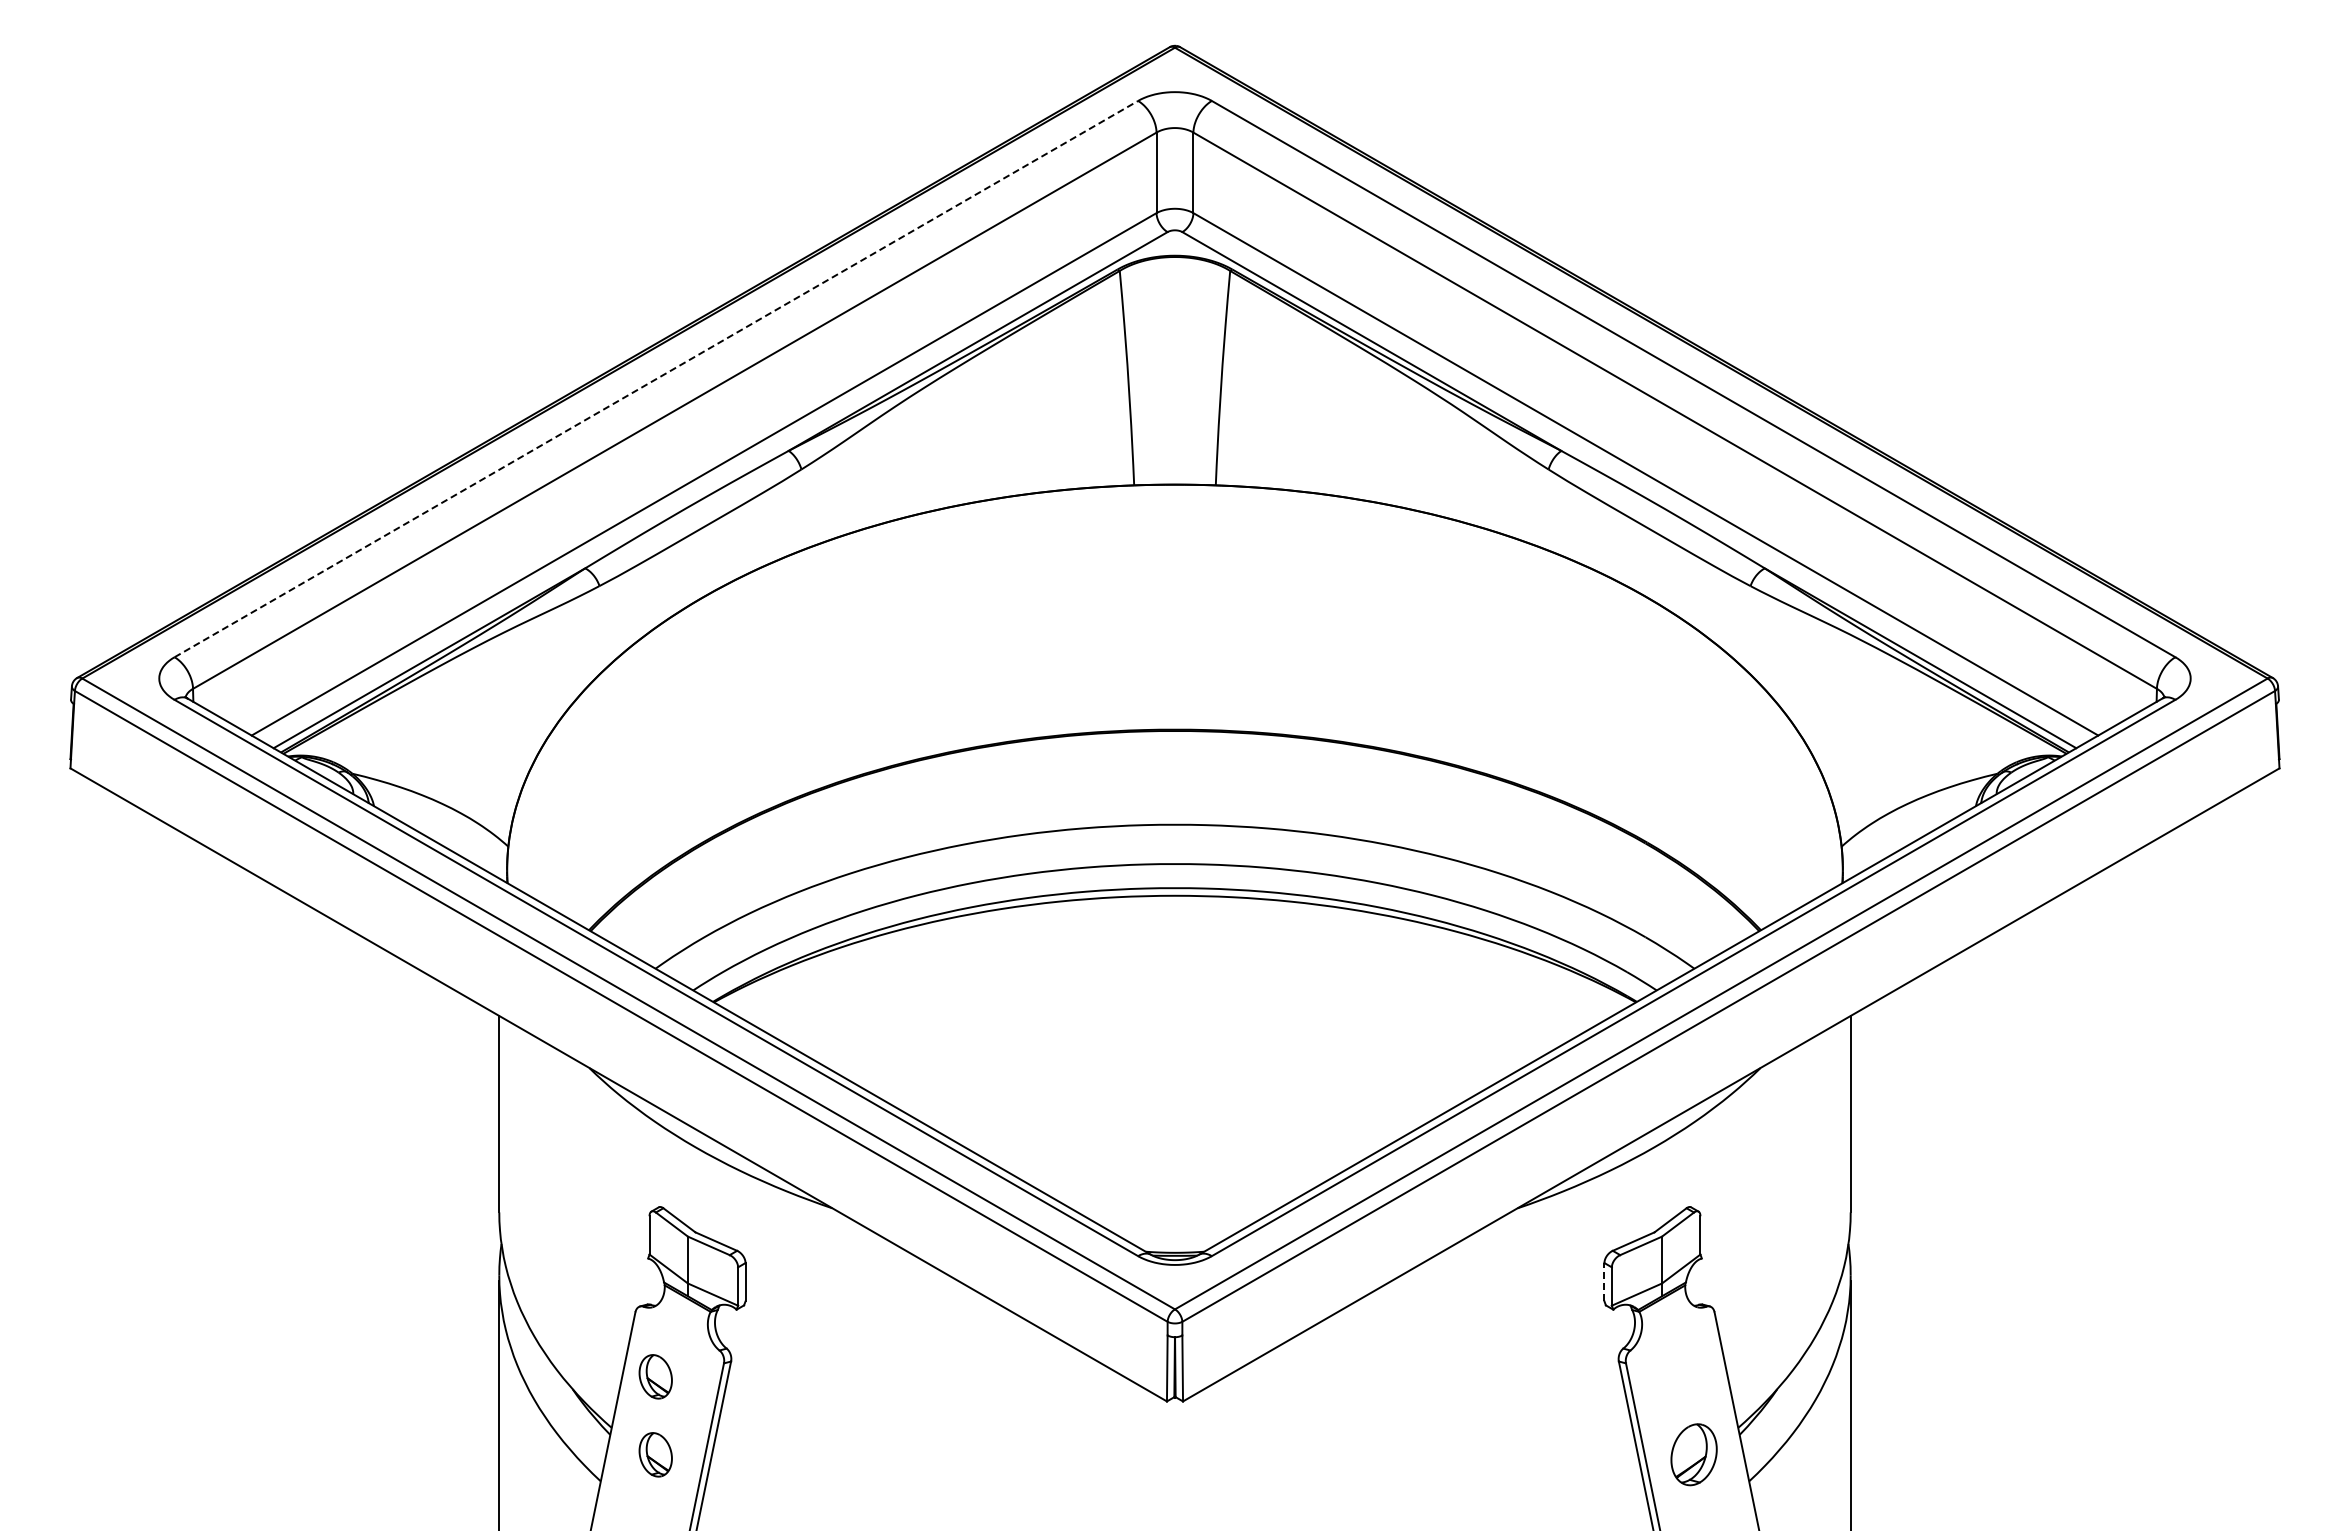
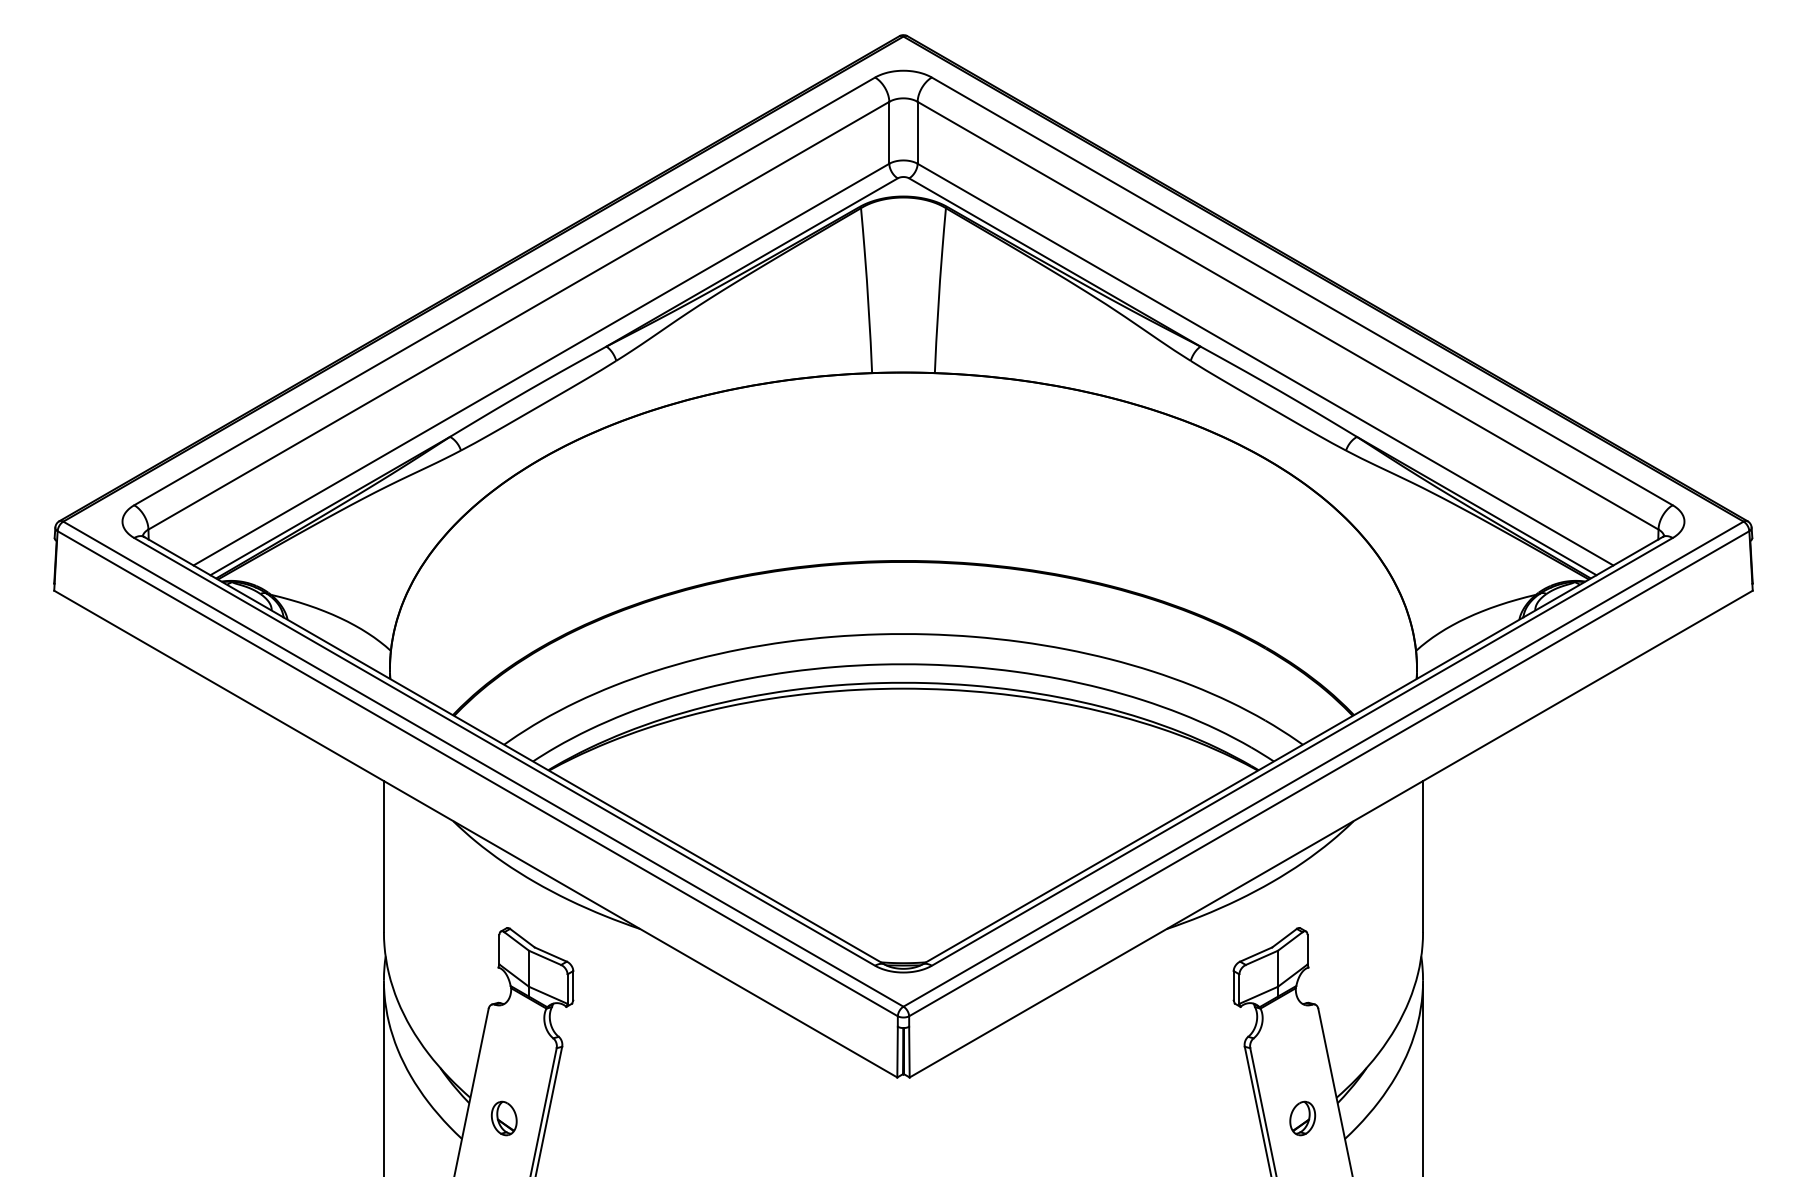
line: (656, 378) -> (504, 290), dashed -> solid
line: (1604, 1281) -> (1233, 985), dashed -> solid
part: (655, 1376) -> (504, 1058), removed
part: (1694, 1454) -> (1302, 1118), size x0.71

